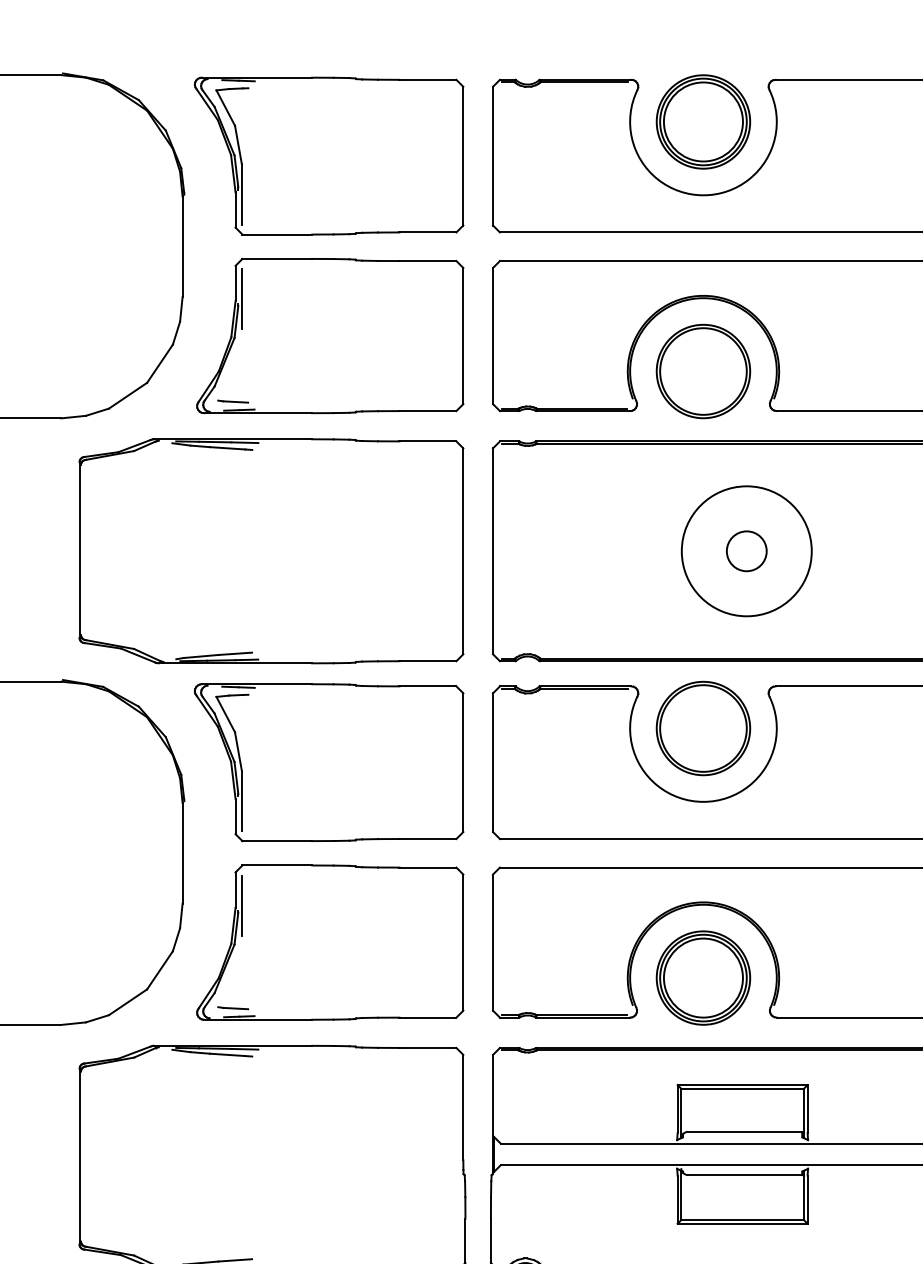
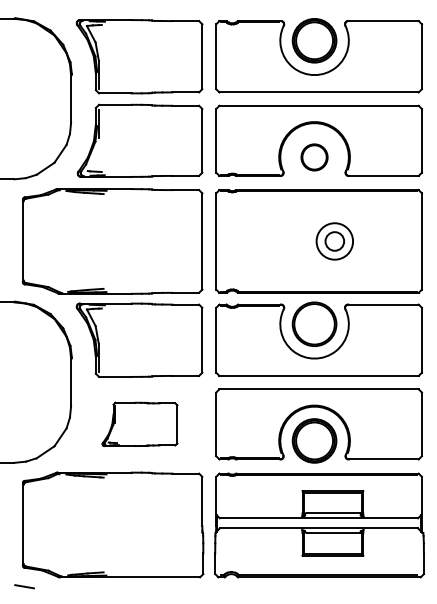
part: (703, 371) -> (314, 157), size x0.6
circle: (746, 551) -> (334, 241), size x0.6
part: (328, 942) -> (139, 424), size x0.6

